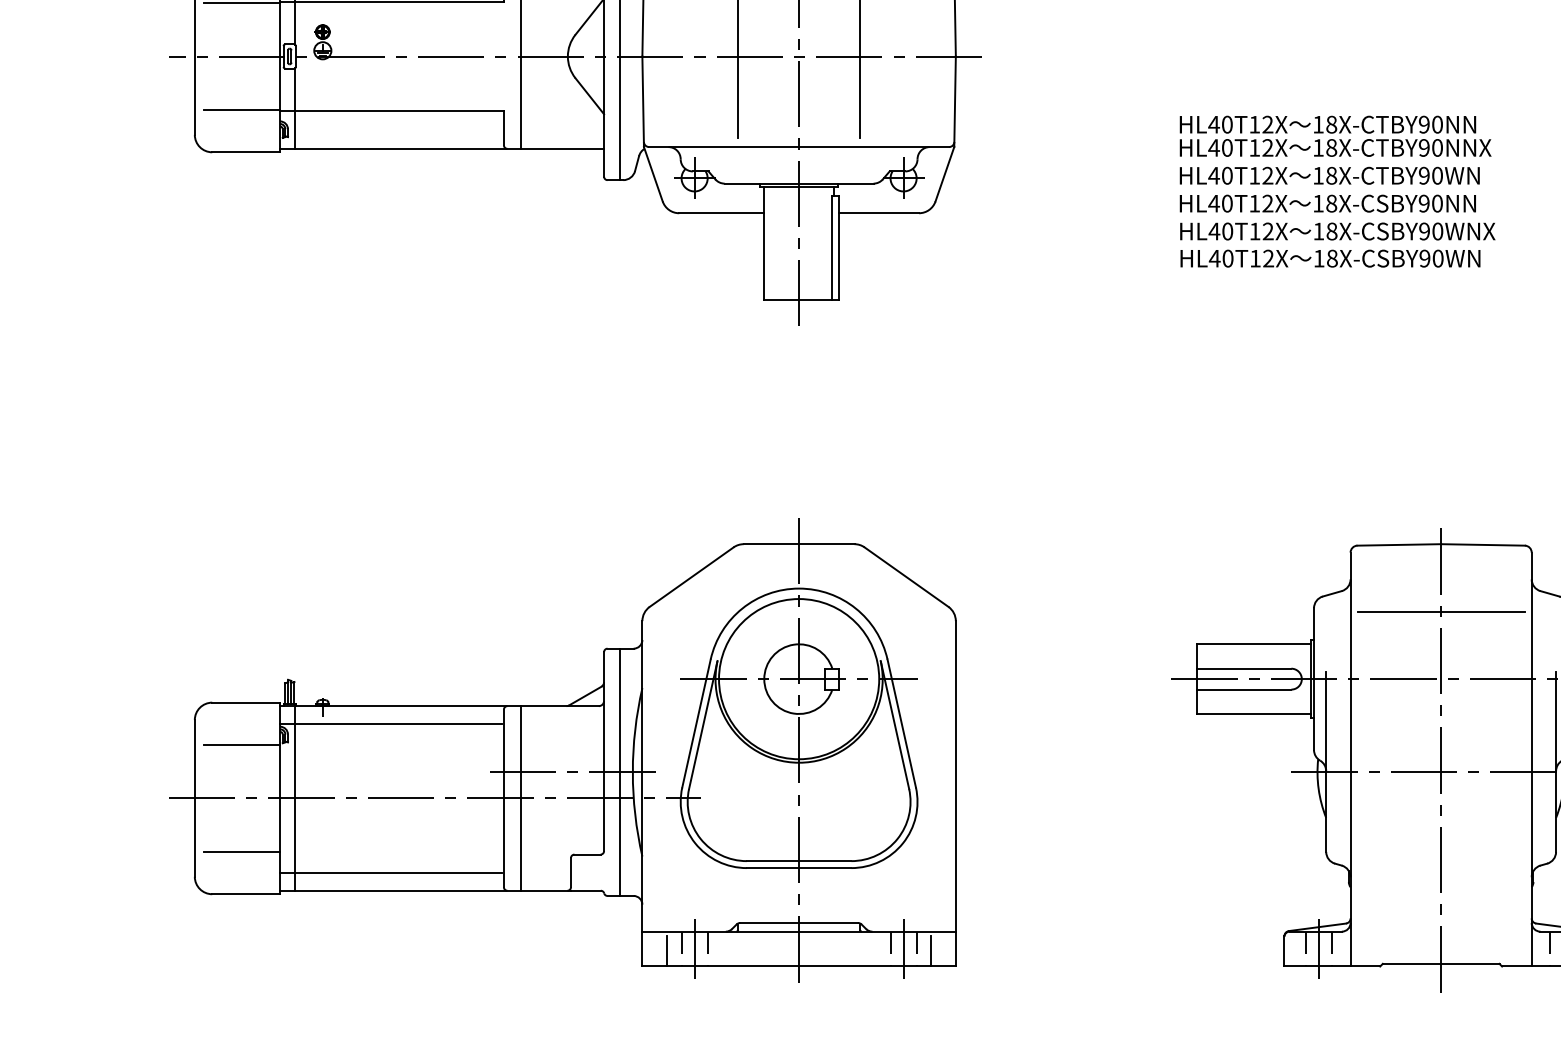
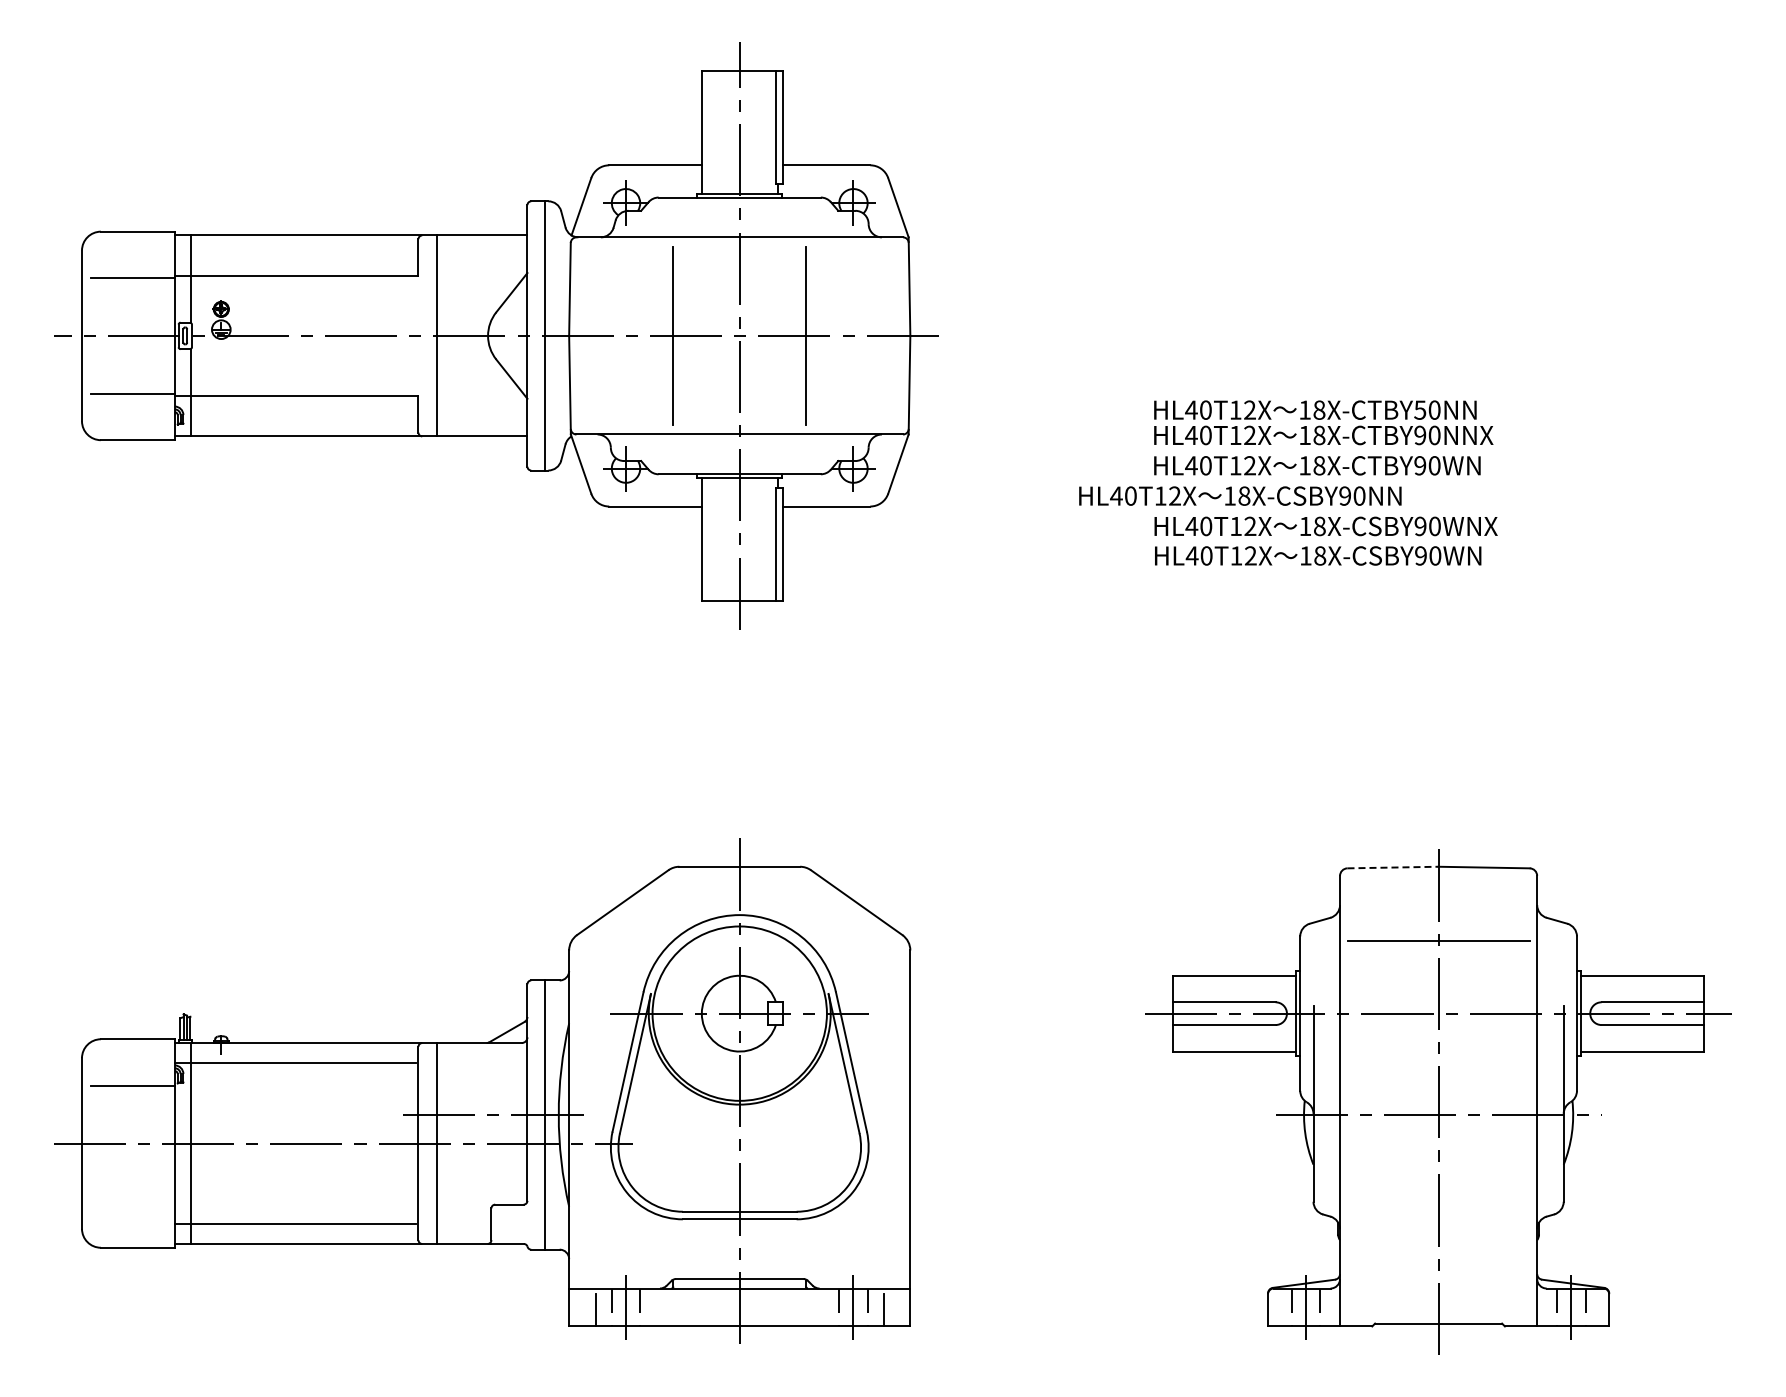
text: (1424, 124) -> (1420, 409), 18X-CTBY90NN -> 18X-CTBY50NN
text: (1328, 203) -> (1240, 495), moved
line: (1399, 544) -> (1393, 867), solid -> dashed
line: (241, 851) -> (132, 1201), removed

